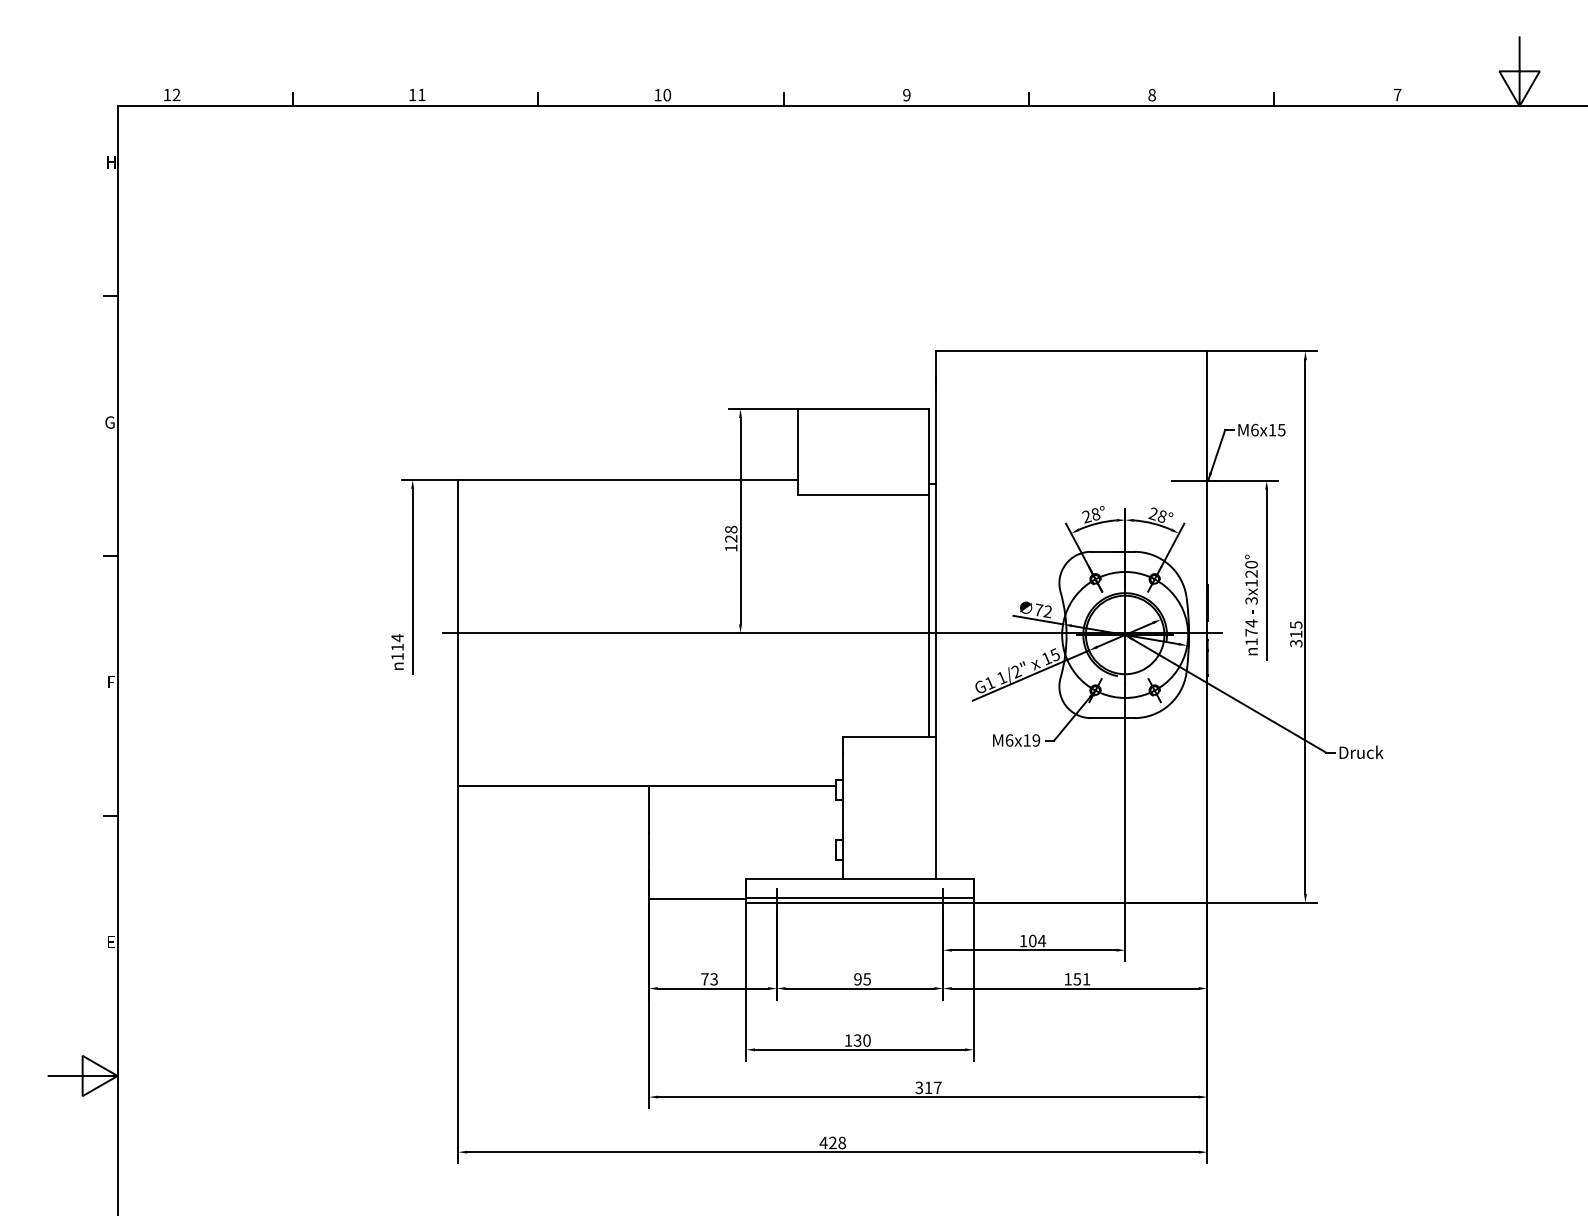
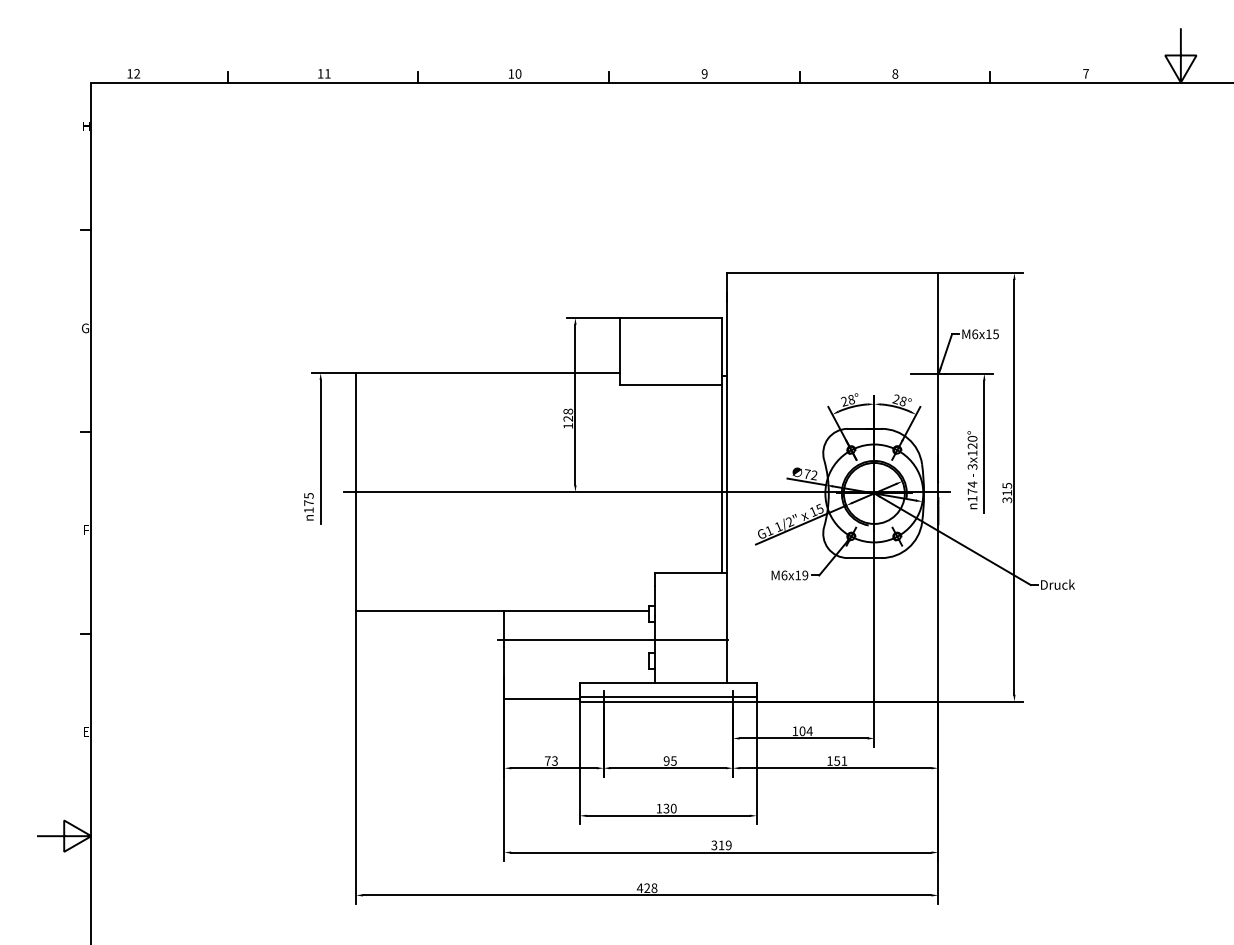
text: (397, 642) -> (308, 499), 114 -> 175
line: (788, 824) -> (612, 640), added
text: (937, 1087) -> (728, 845), 317 -> 319

